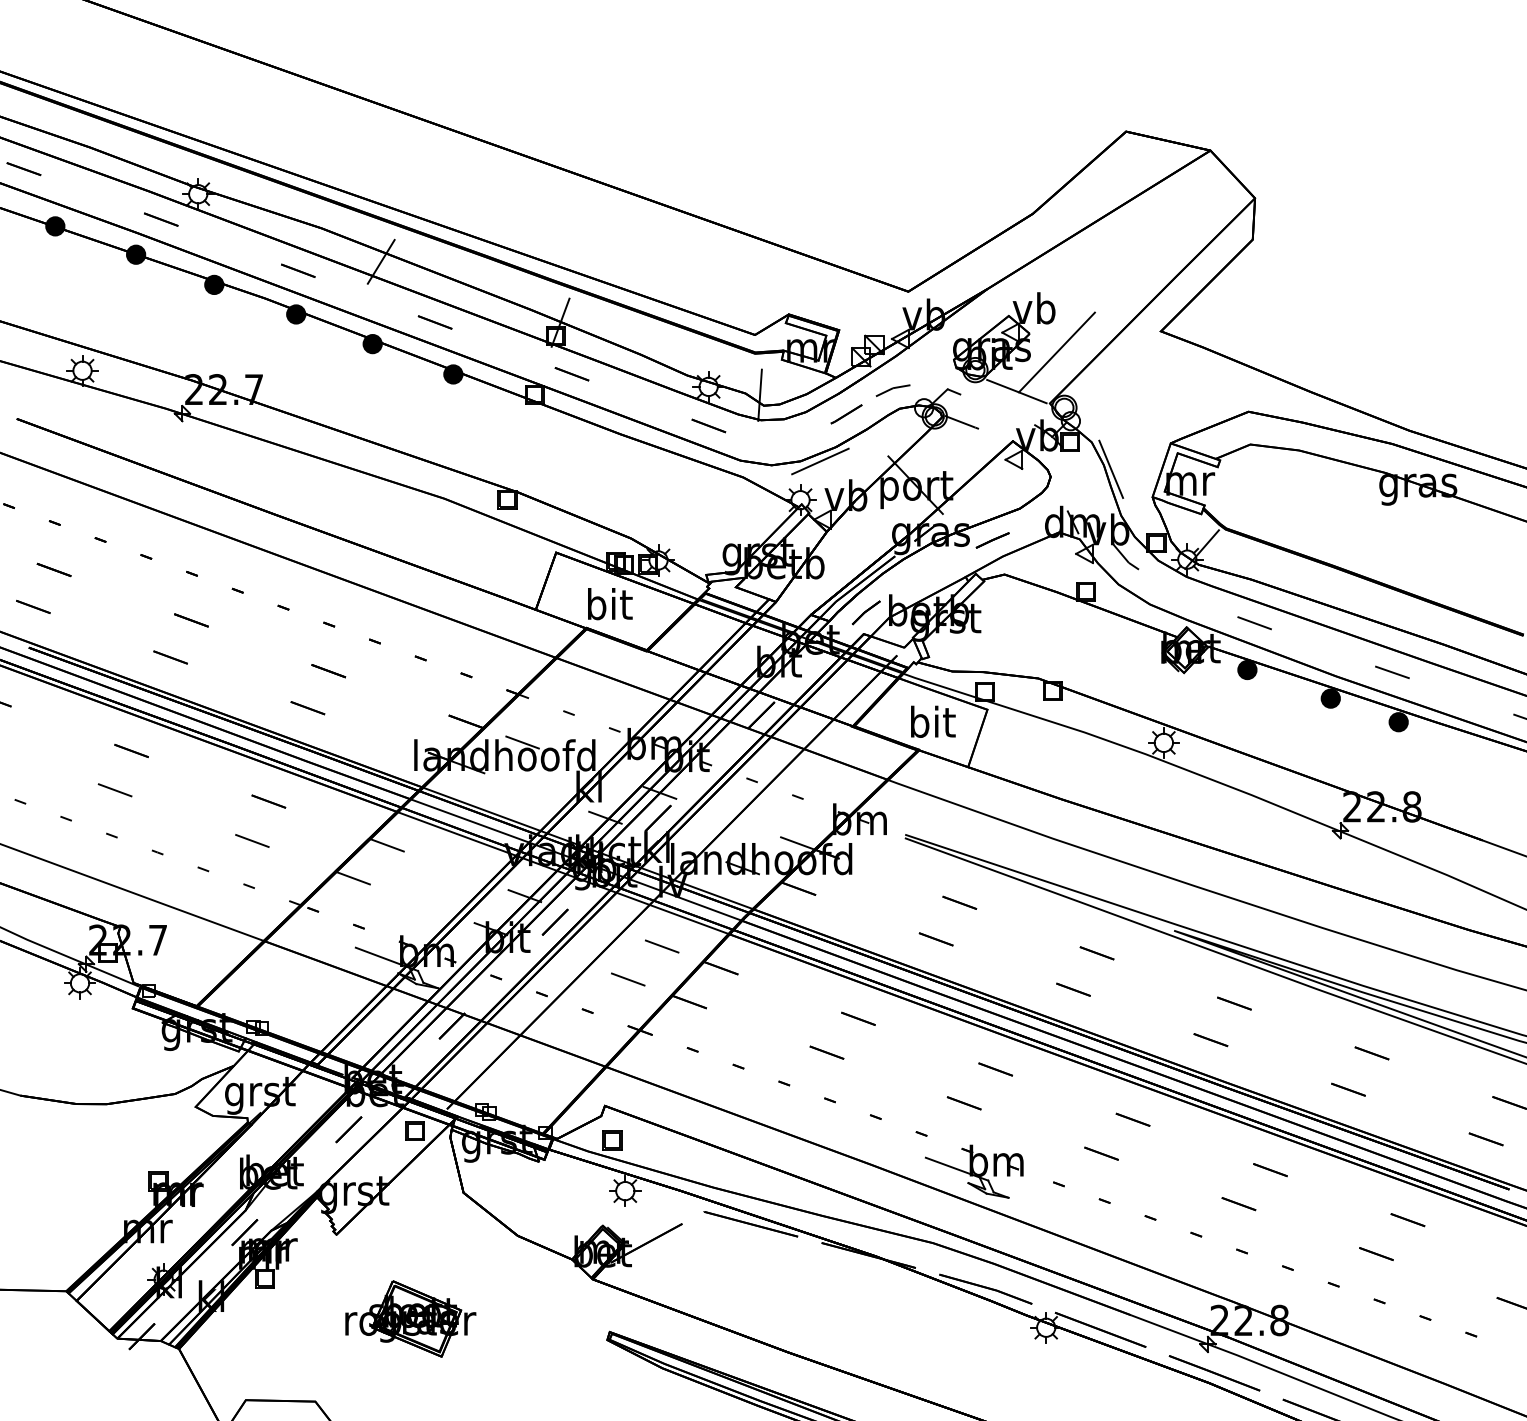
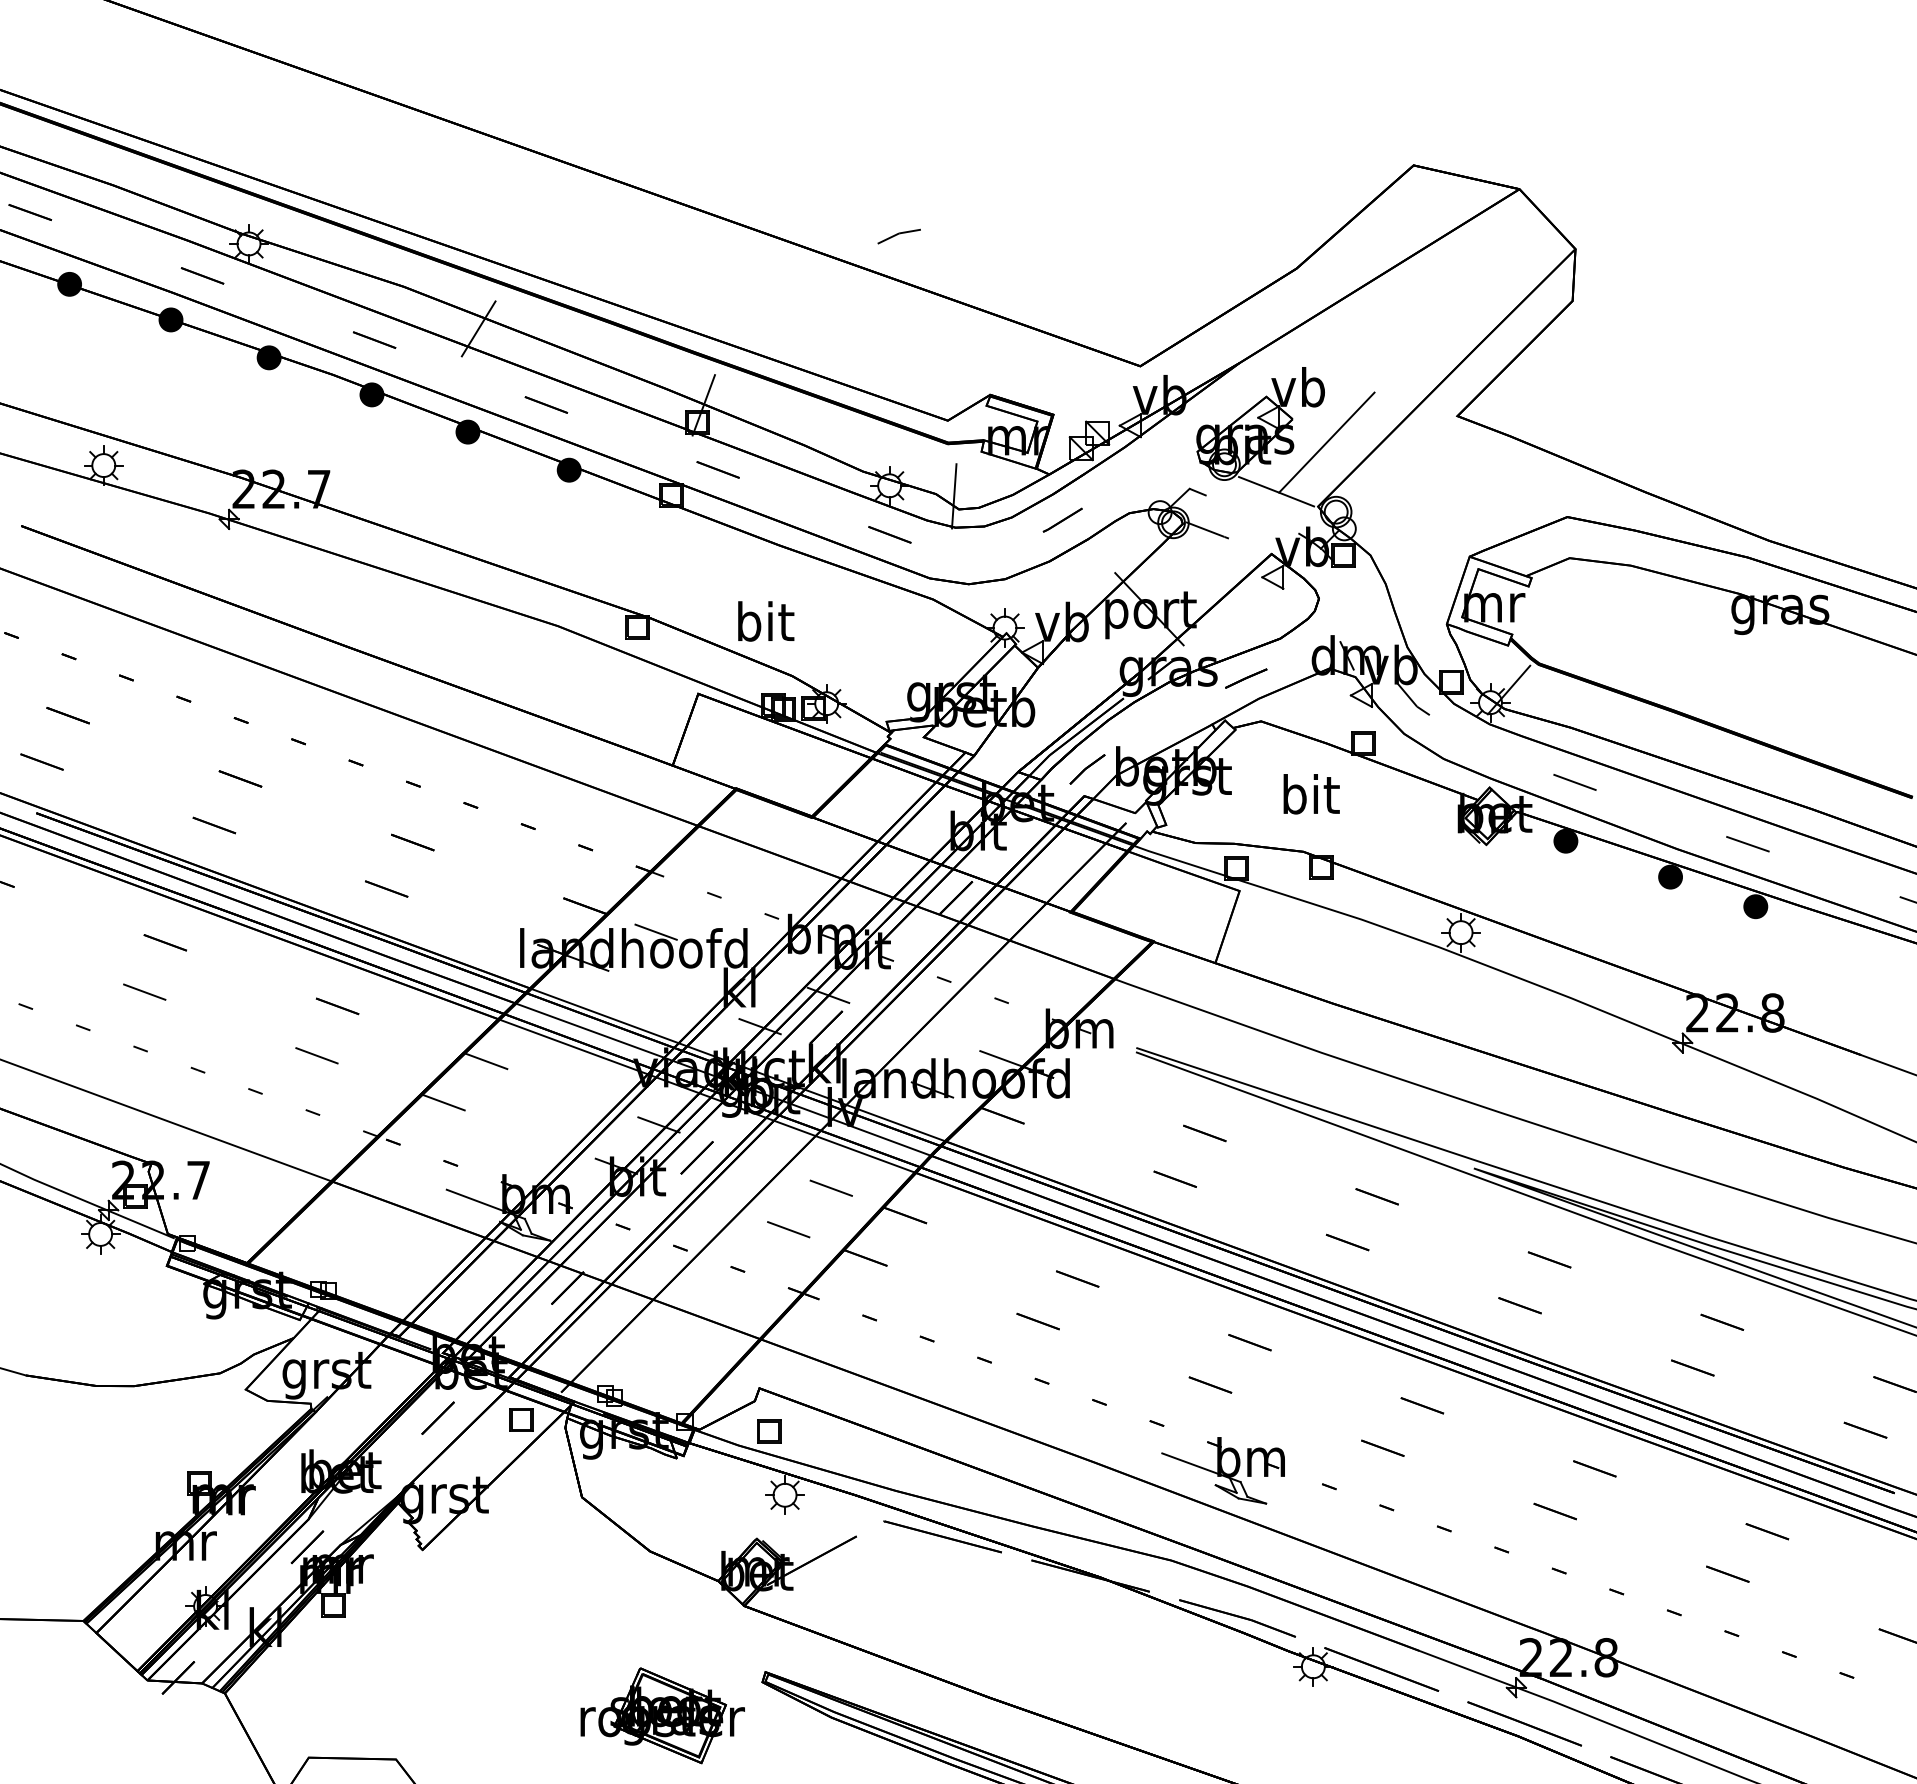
line: (891, 389) -> (897, 235), moved
line: (820, 461) -> (1029, 579), removed
line: (1110, 469) -> (1394, 589), removed
text: (610, 604) -> (766, 621), moved
text: (933, 722) -> (1311, 794), moved
part: (410, 1318) -> (662, 1715), moved

